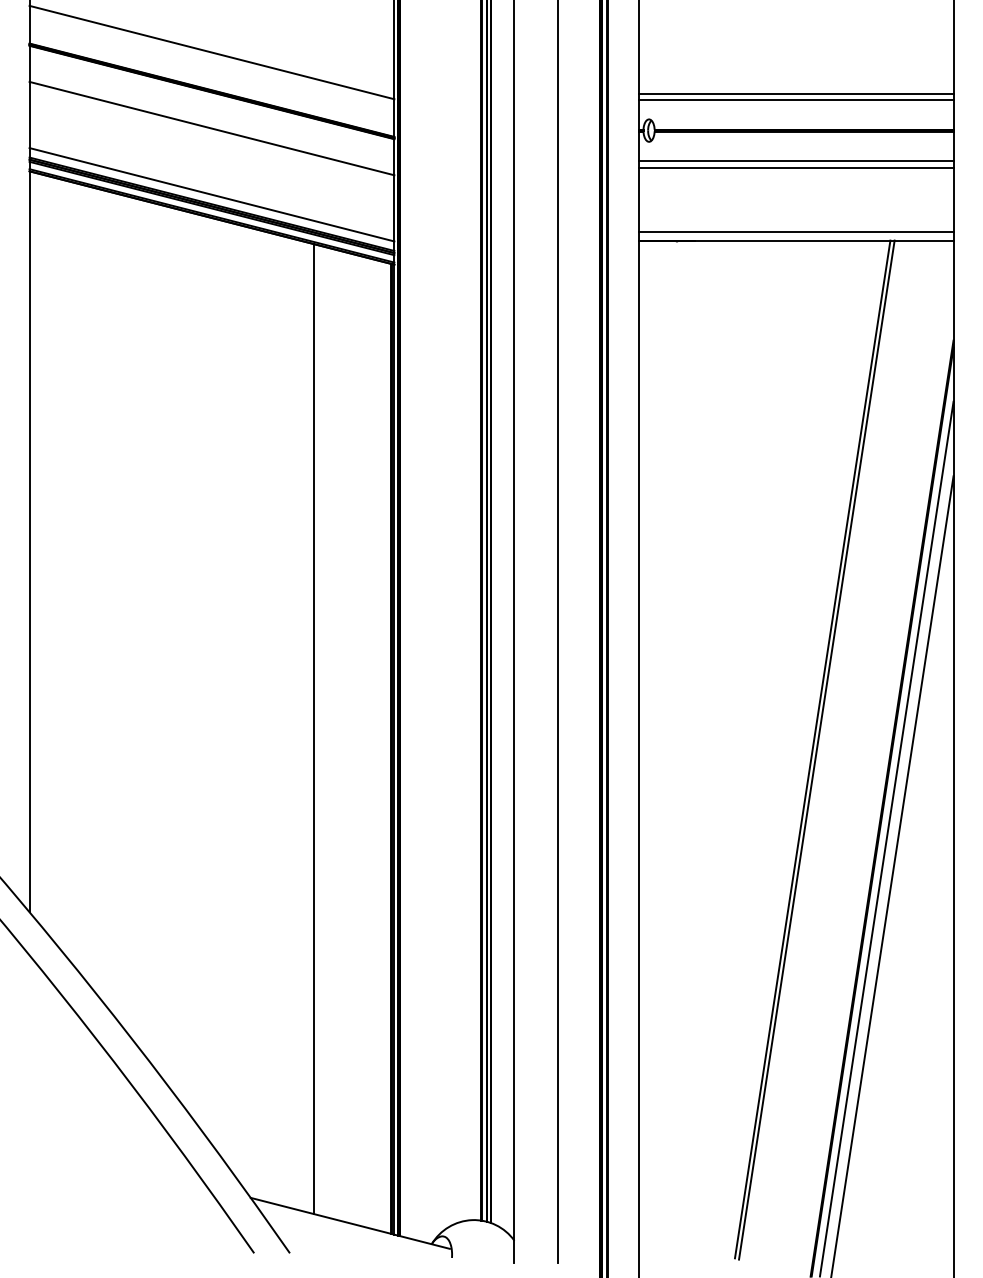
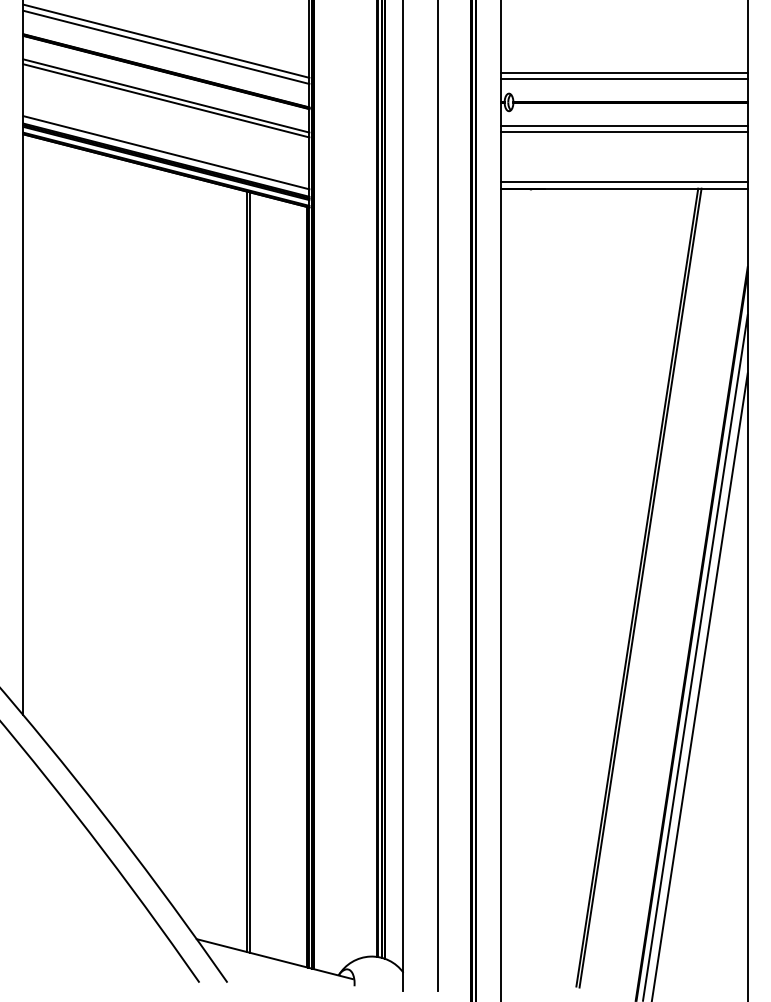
line: (211, 60) -> (165, 47), added
line: (211, 122) -> (165, 96), added
line: (318, 730) -> (249, 572), added

